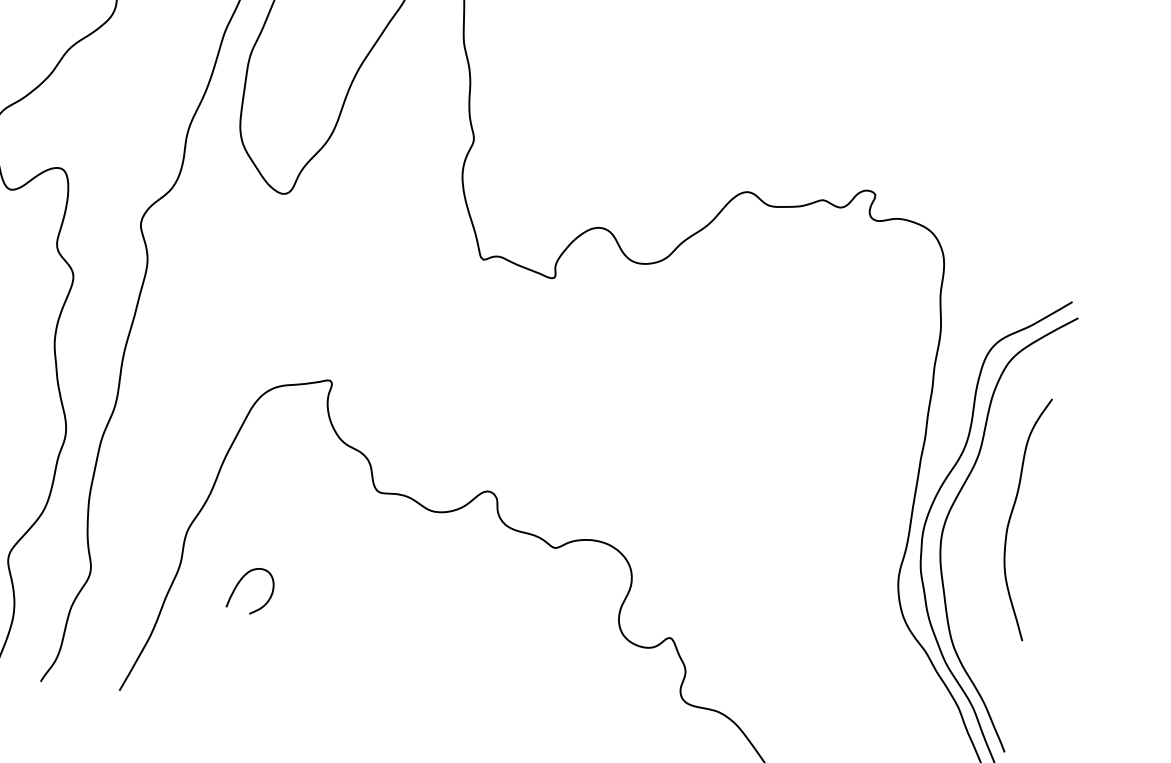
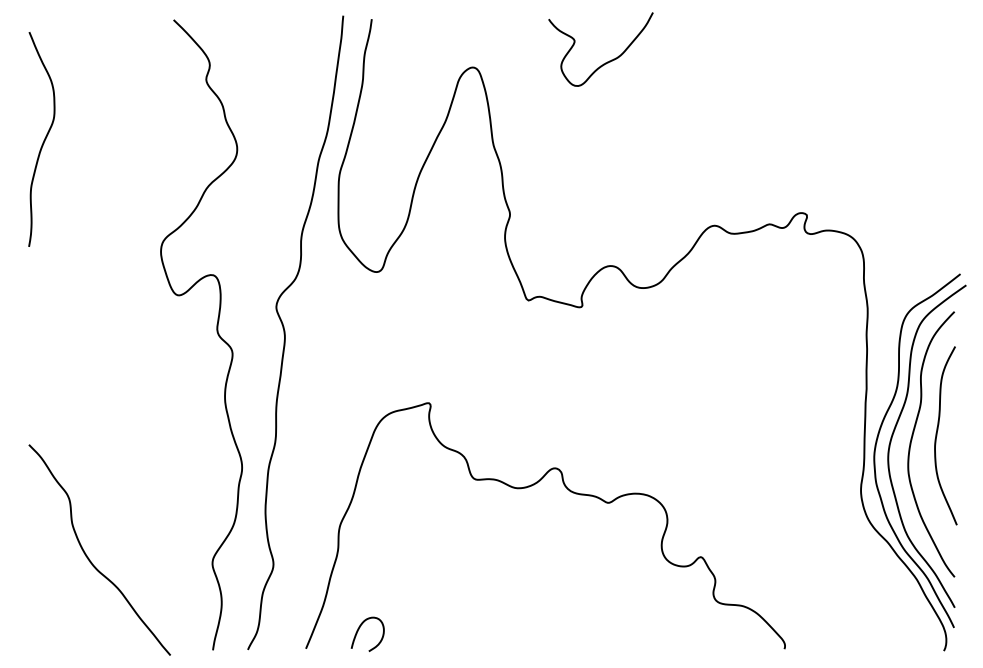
curve: (977, 518) -> (912, 440), added
curve: (240, 582) -> (359, 629), moved

